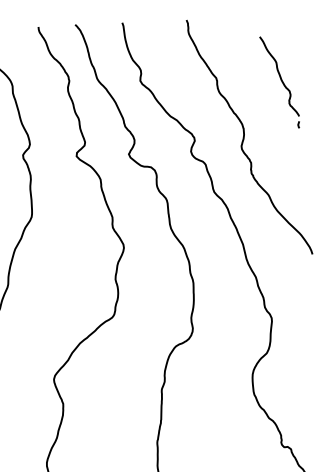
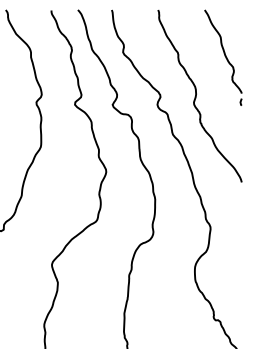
part: (279, 82) -> (223, 57), size x1.43

